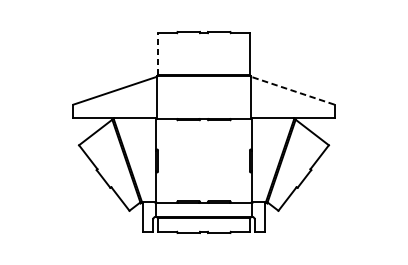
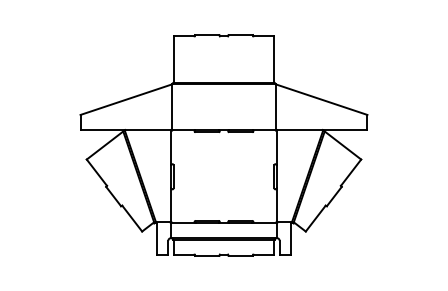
line: (158, 53) -> (173, 58), dashed -> solid
line: (292, 90) -> (321, 99), dashed -> solid

